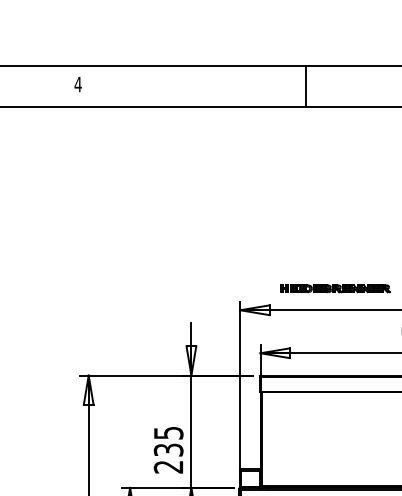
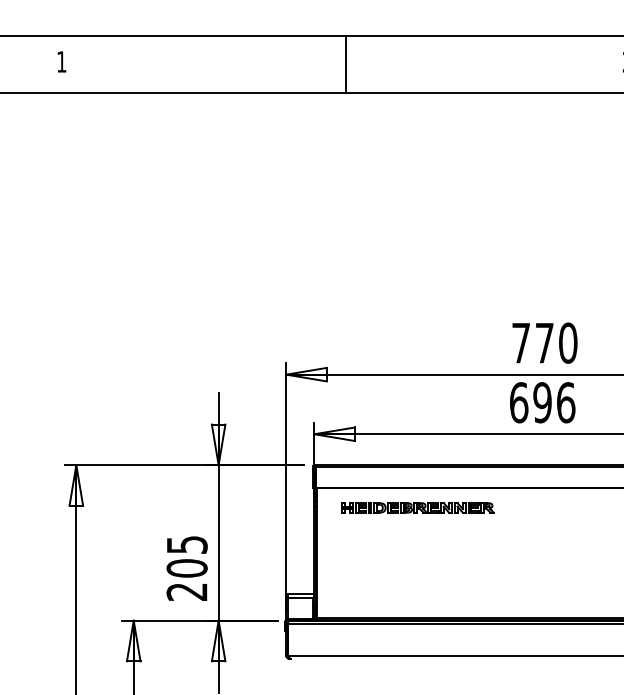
text: (77, 84) -> (61, 61), 4 -> 1
line: (306, 86) -> (345, 64), moved
part: (334, 288) -> (417, 507), moved
text: (168, 450) -> (186, 568), 235 -> 205

